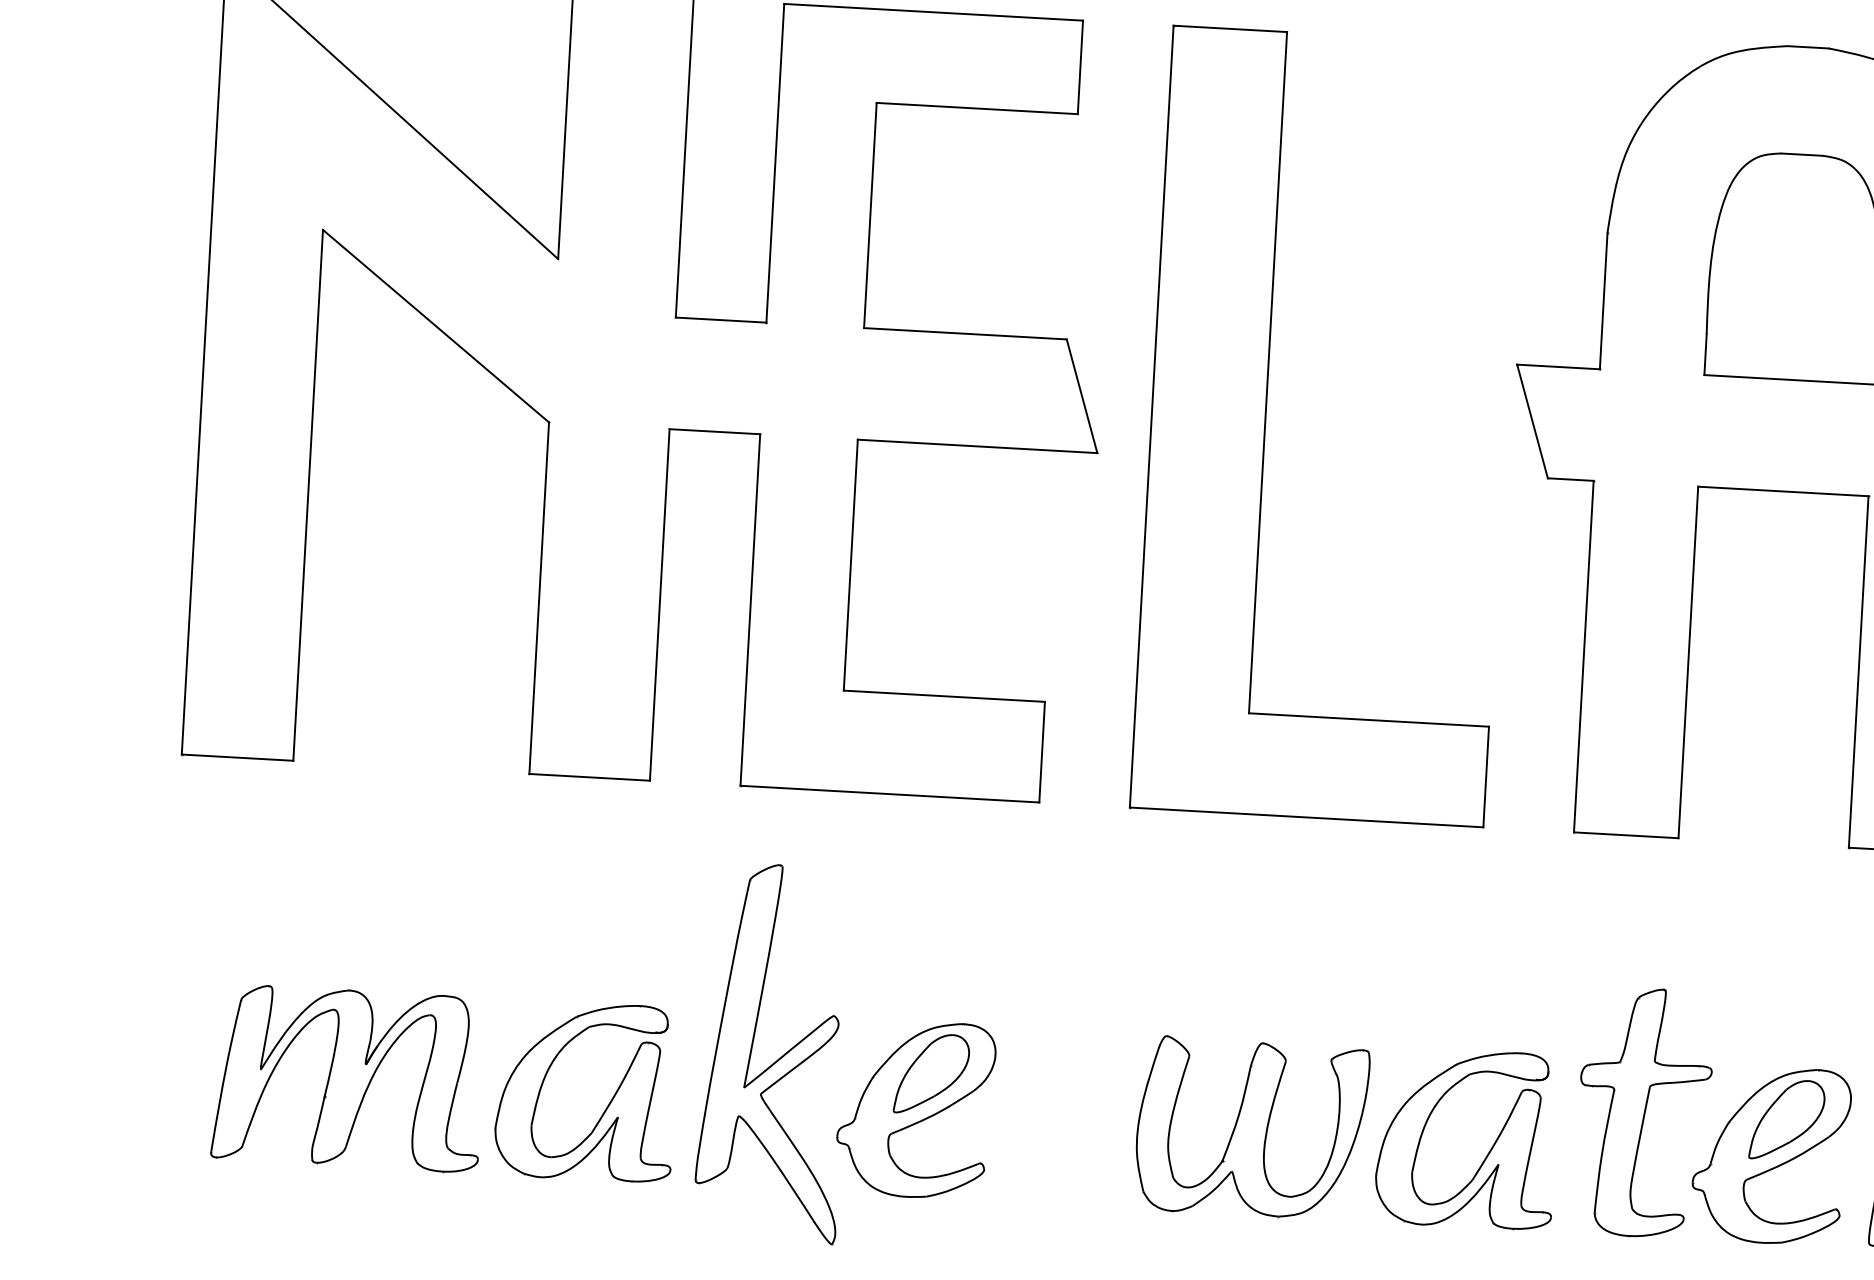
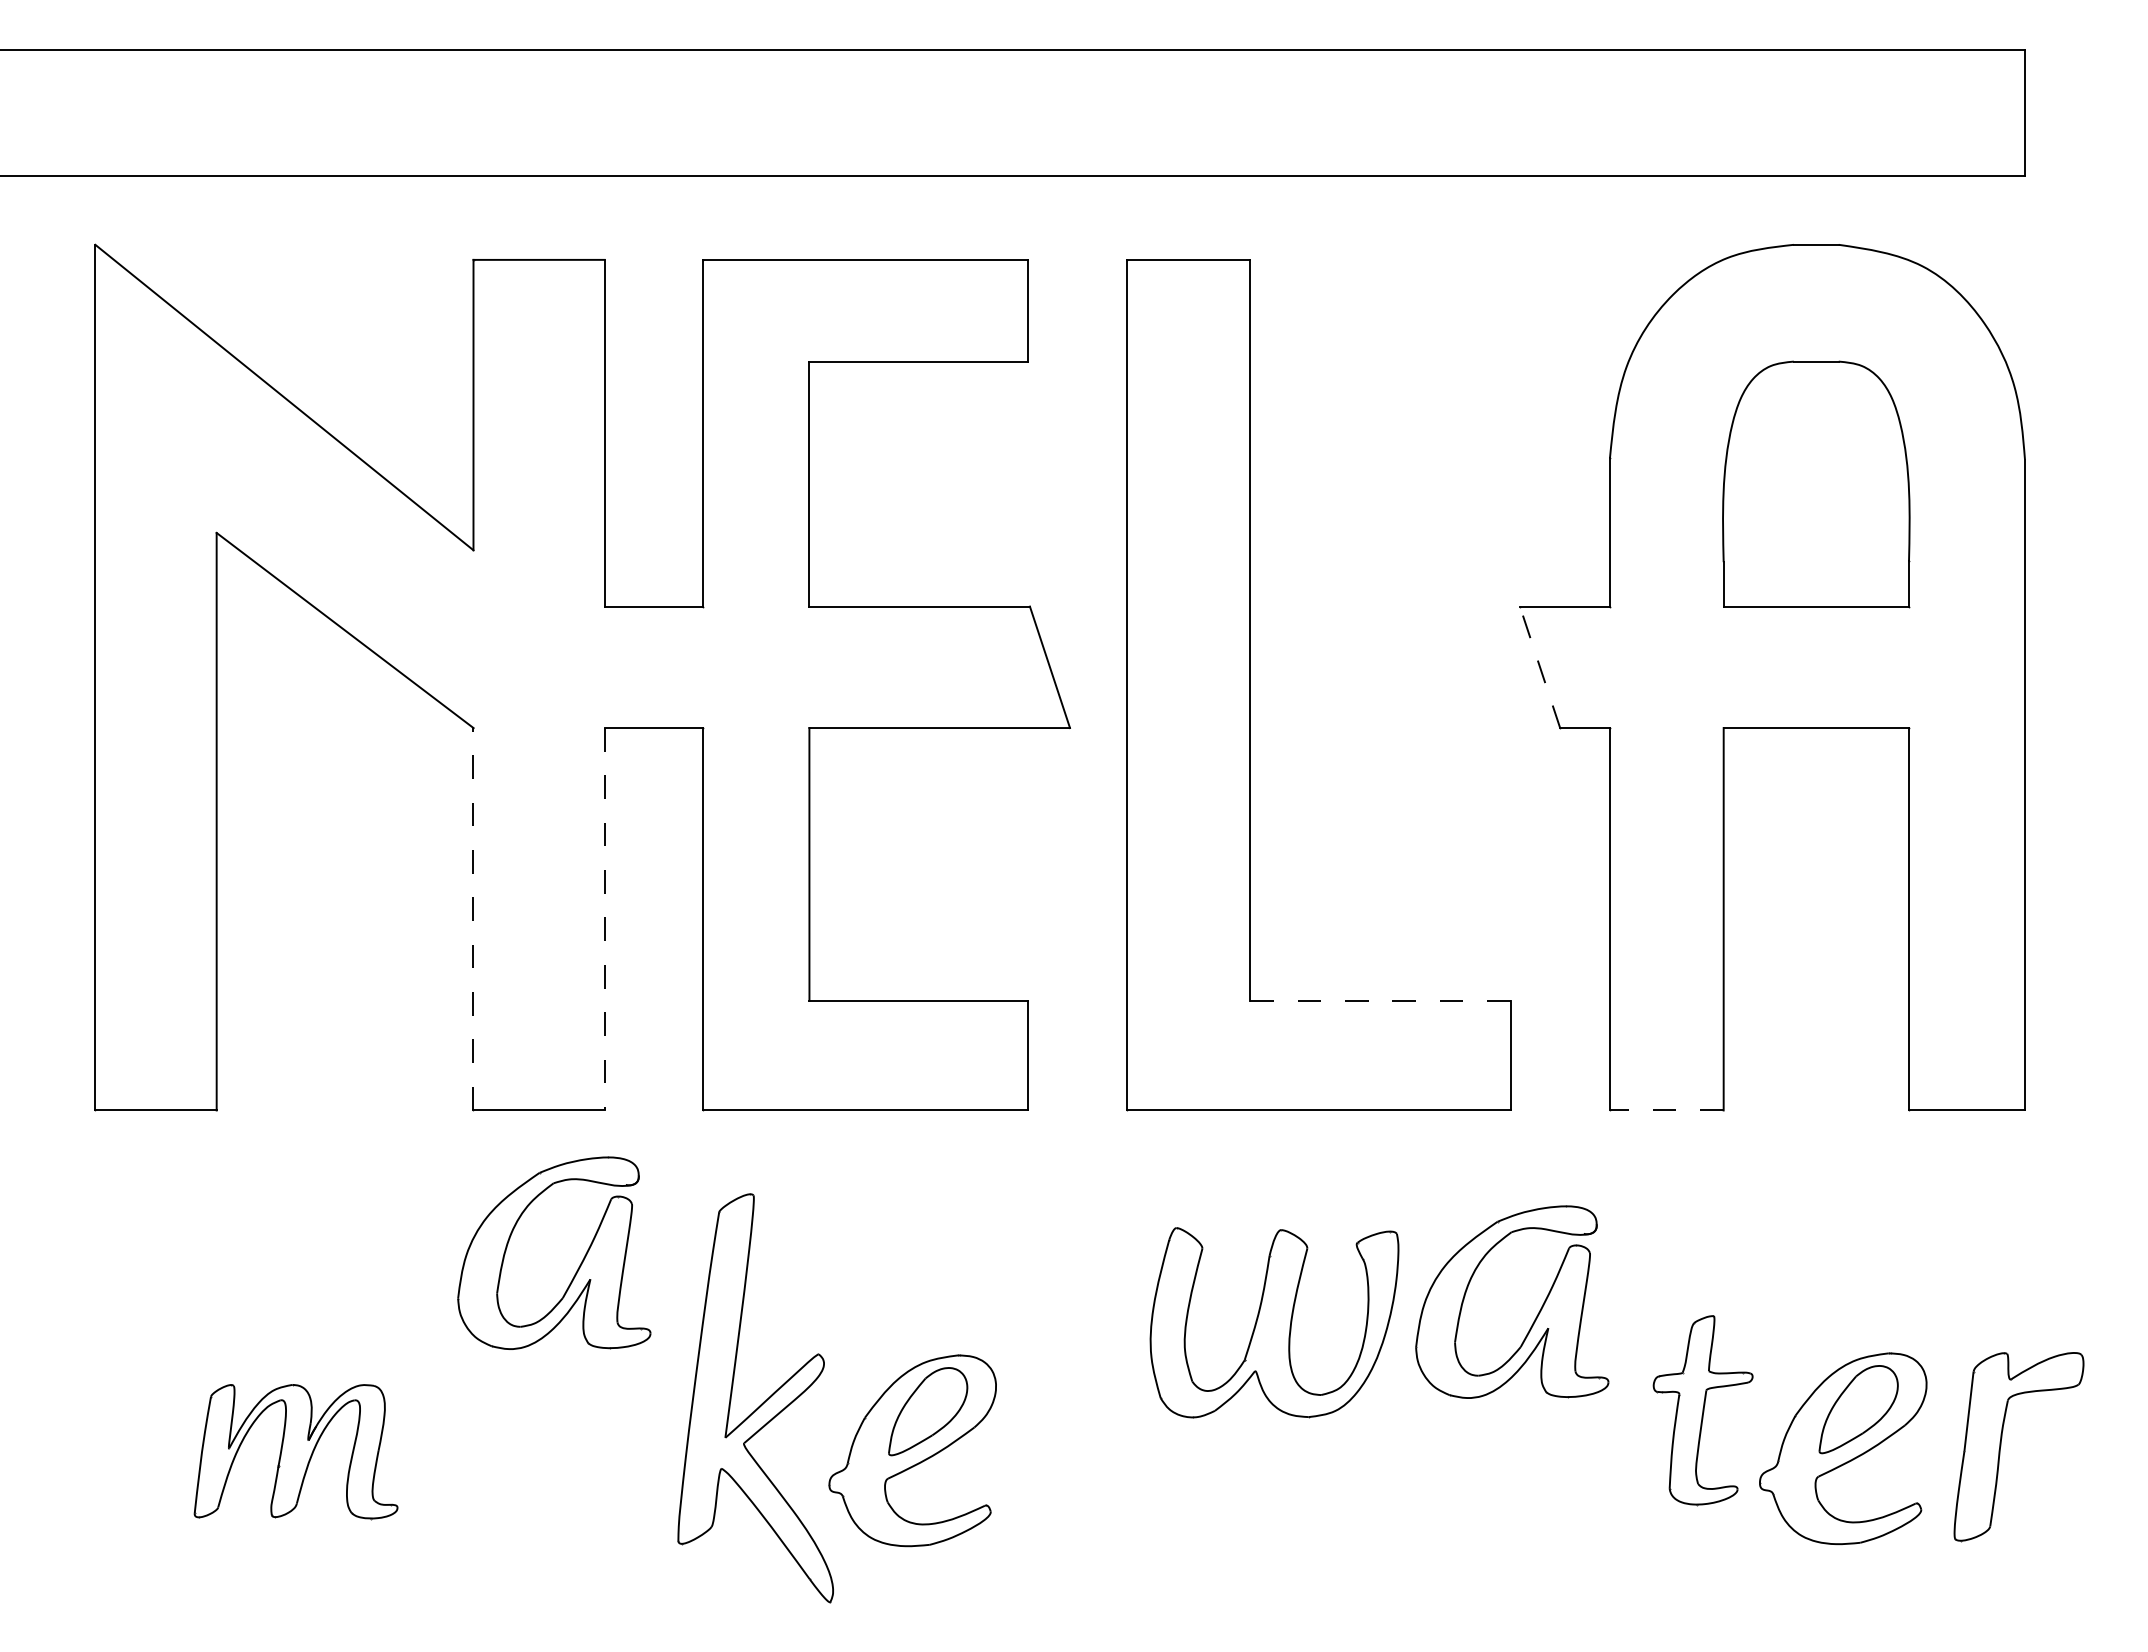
line: (1532, 421) -> (1540, 667), solid -> dashed
line: (539, 597) -> (473, 918), solid -> dashed
line: (659, 605) -> (604, 919), solid -> dashed
line: (1368, 720) -> (1380, 1001), solid -> dashed
line: (1625, 835) -> (1666, 1110), solid -> dashed
part: (348, 1078) -> (295, 1451), size x0.7
part: (606, 1106) -> (577, 1268), moved
part: (1643, 1112) -> (1702, 1410), size x0.7
part: (1251, 1127) -> (1274, 1322), moved
part: (1488, 1152) -> (1536, 1315), moved

